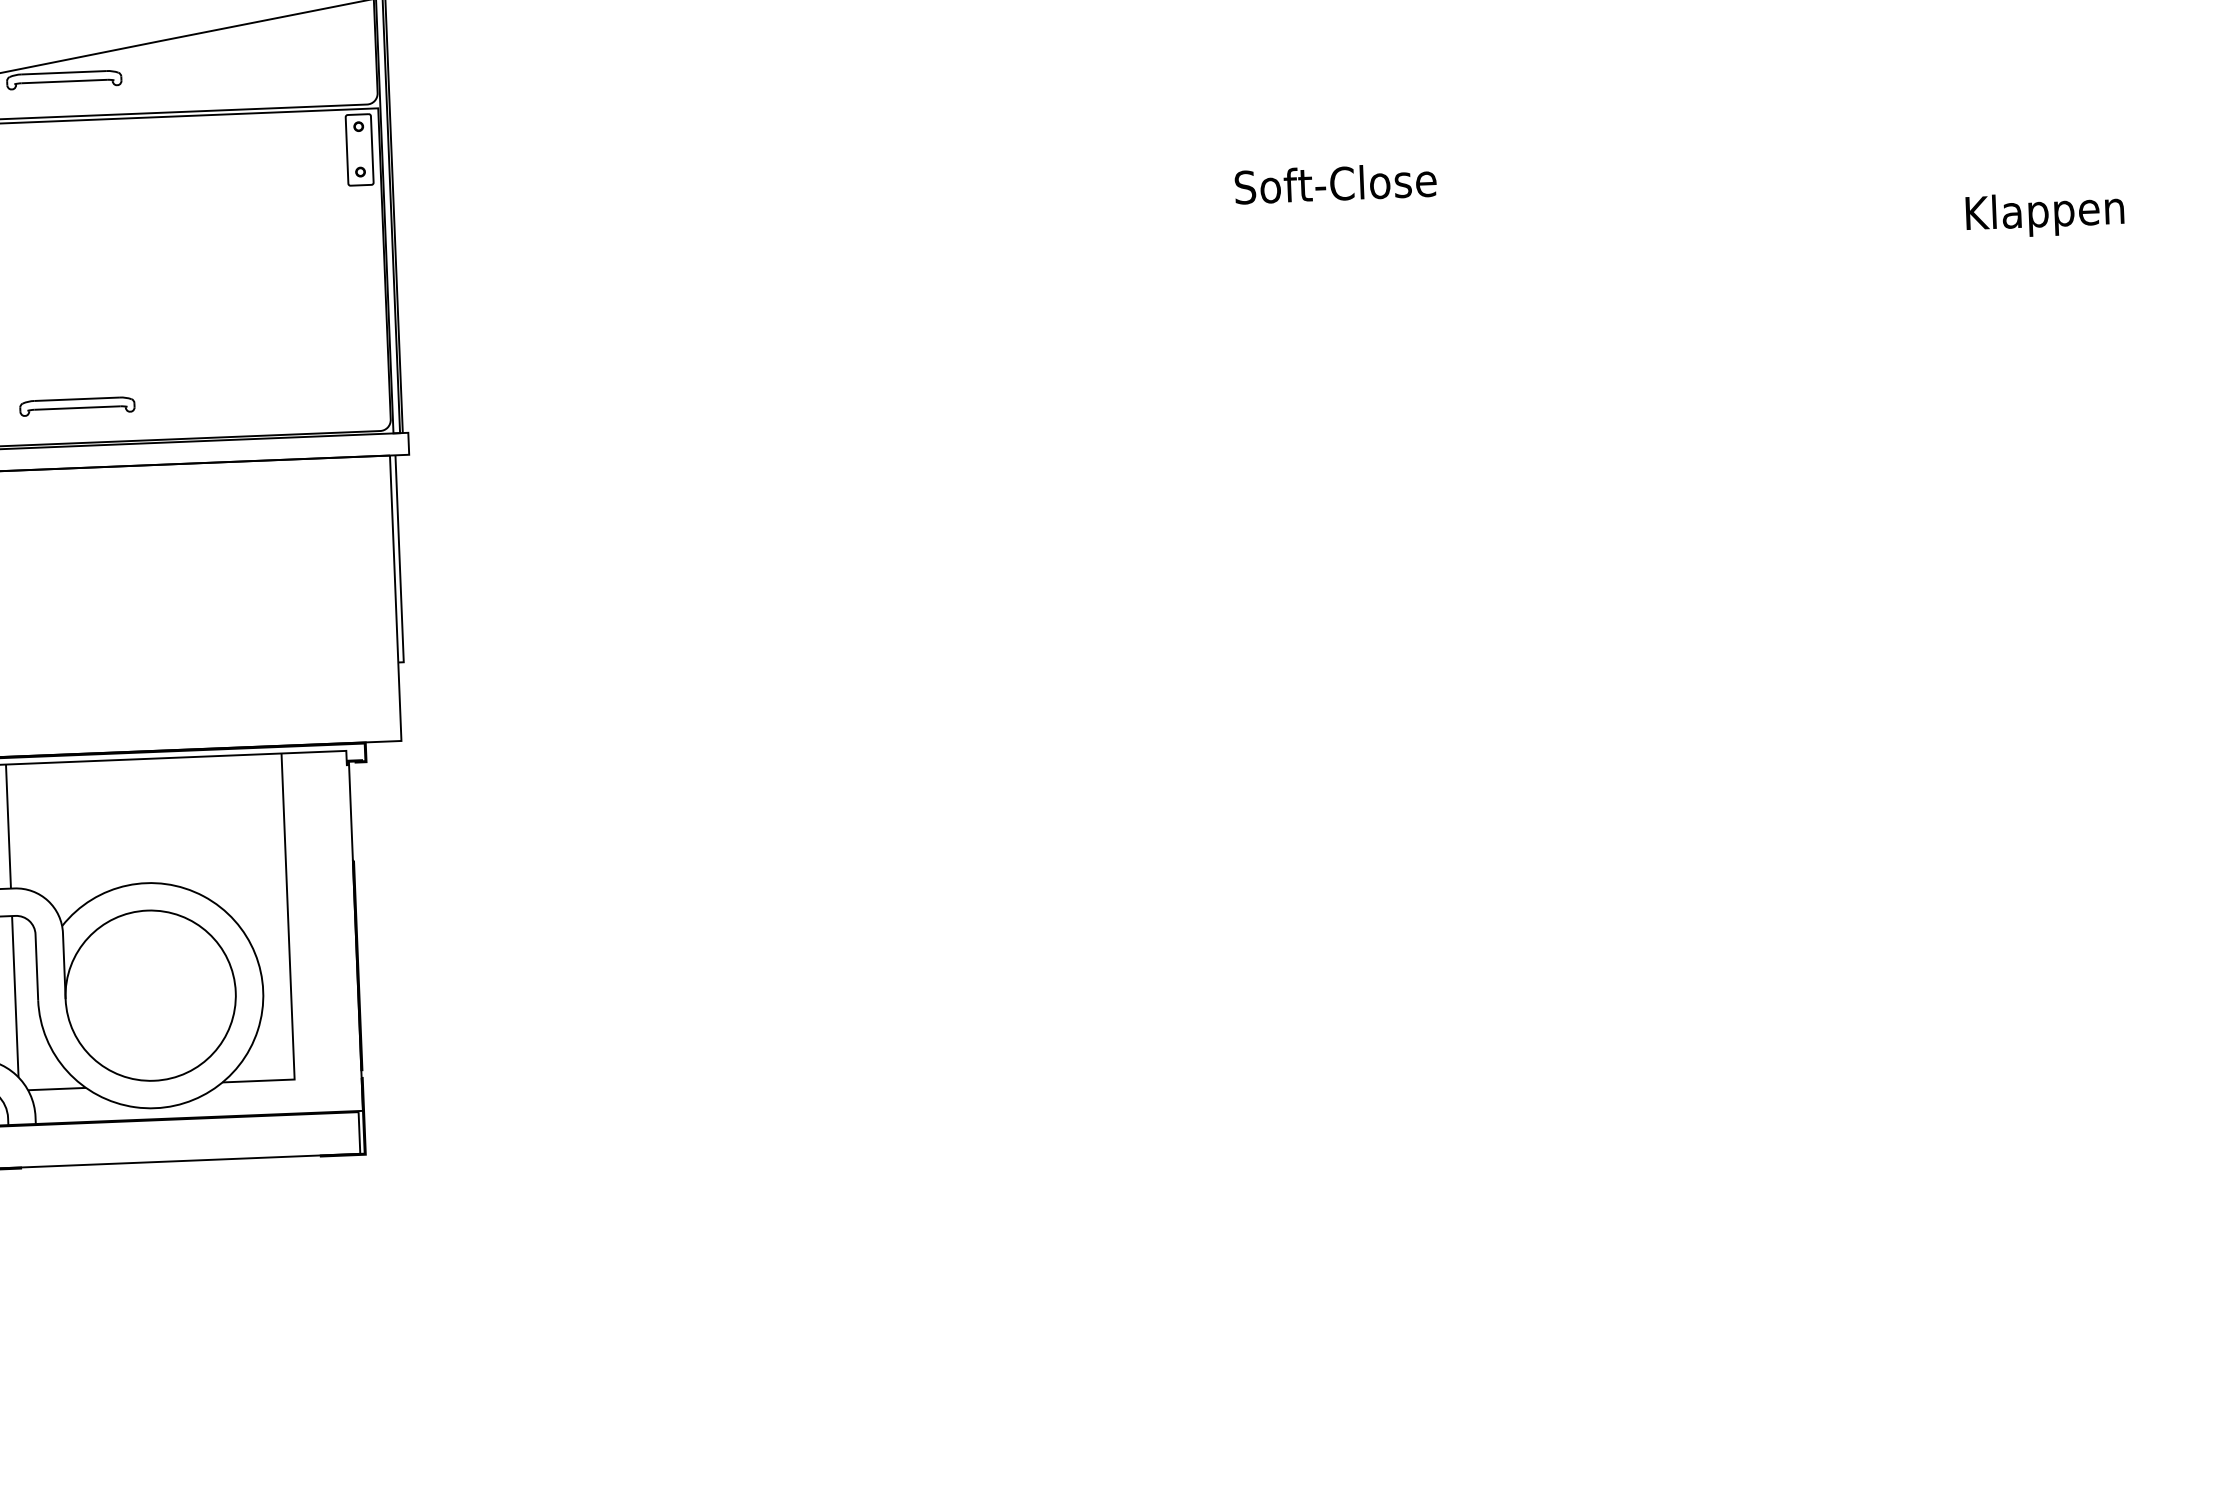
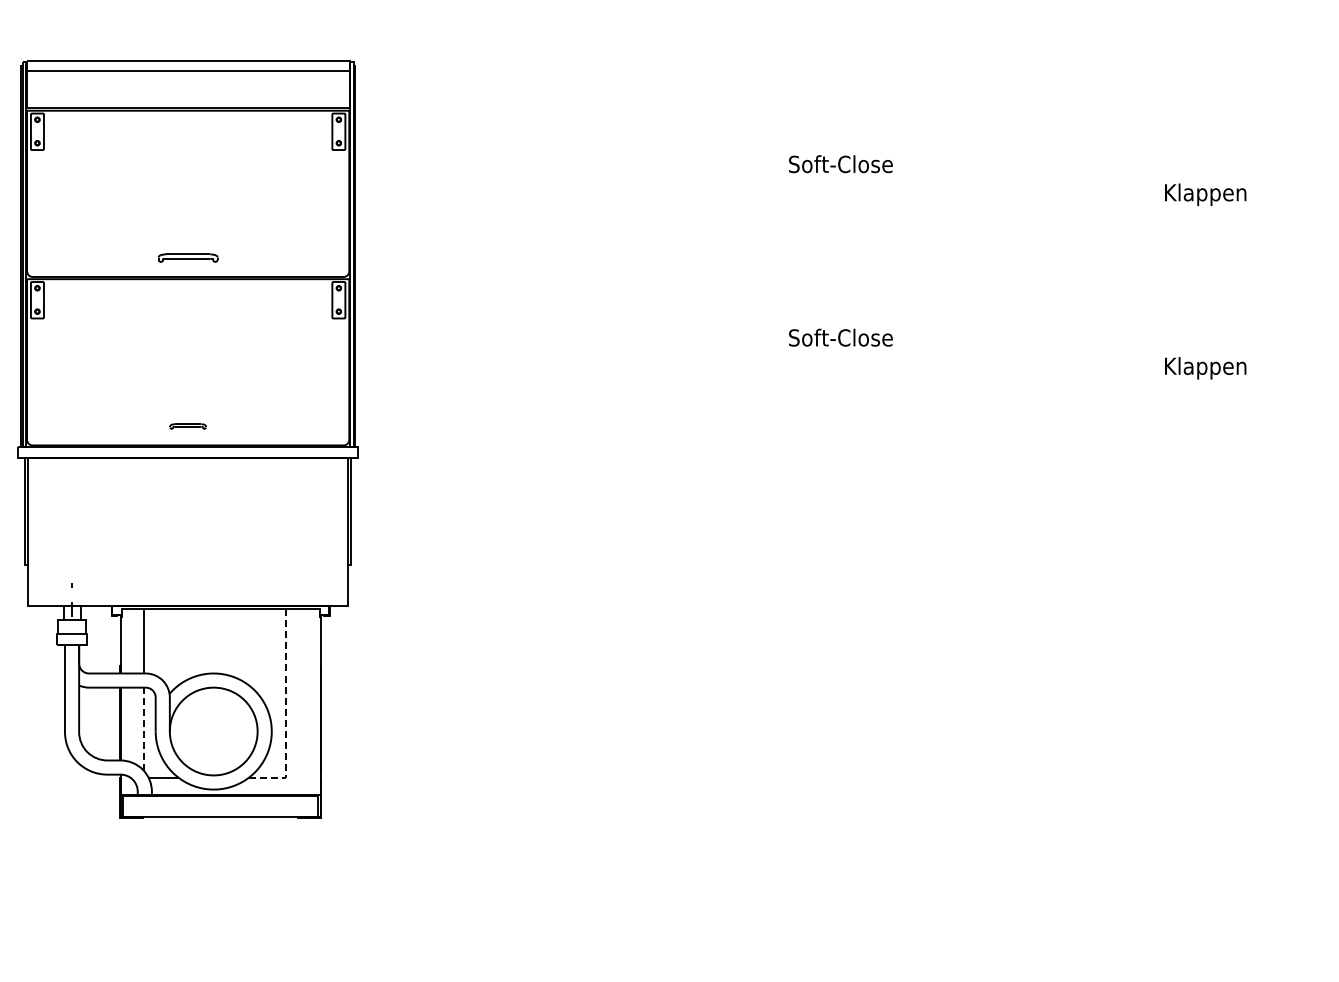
part: (76, 406) -> (187, 426), size x0.6
line: (290, 955) -> (286, 713), solid -> dashed
line: (14, 997) -> (143, 729), solid -> dashed

